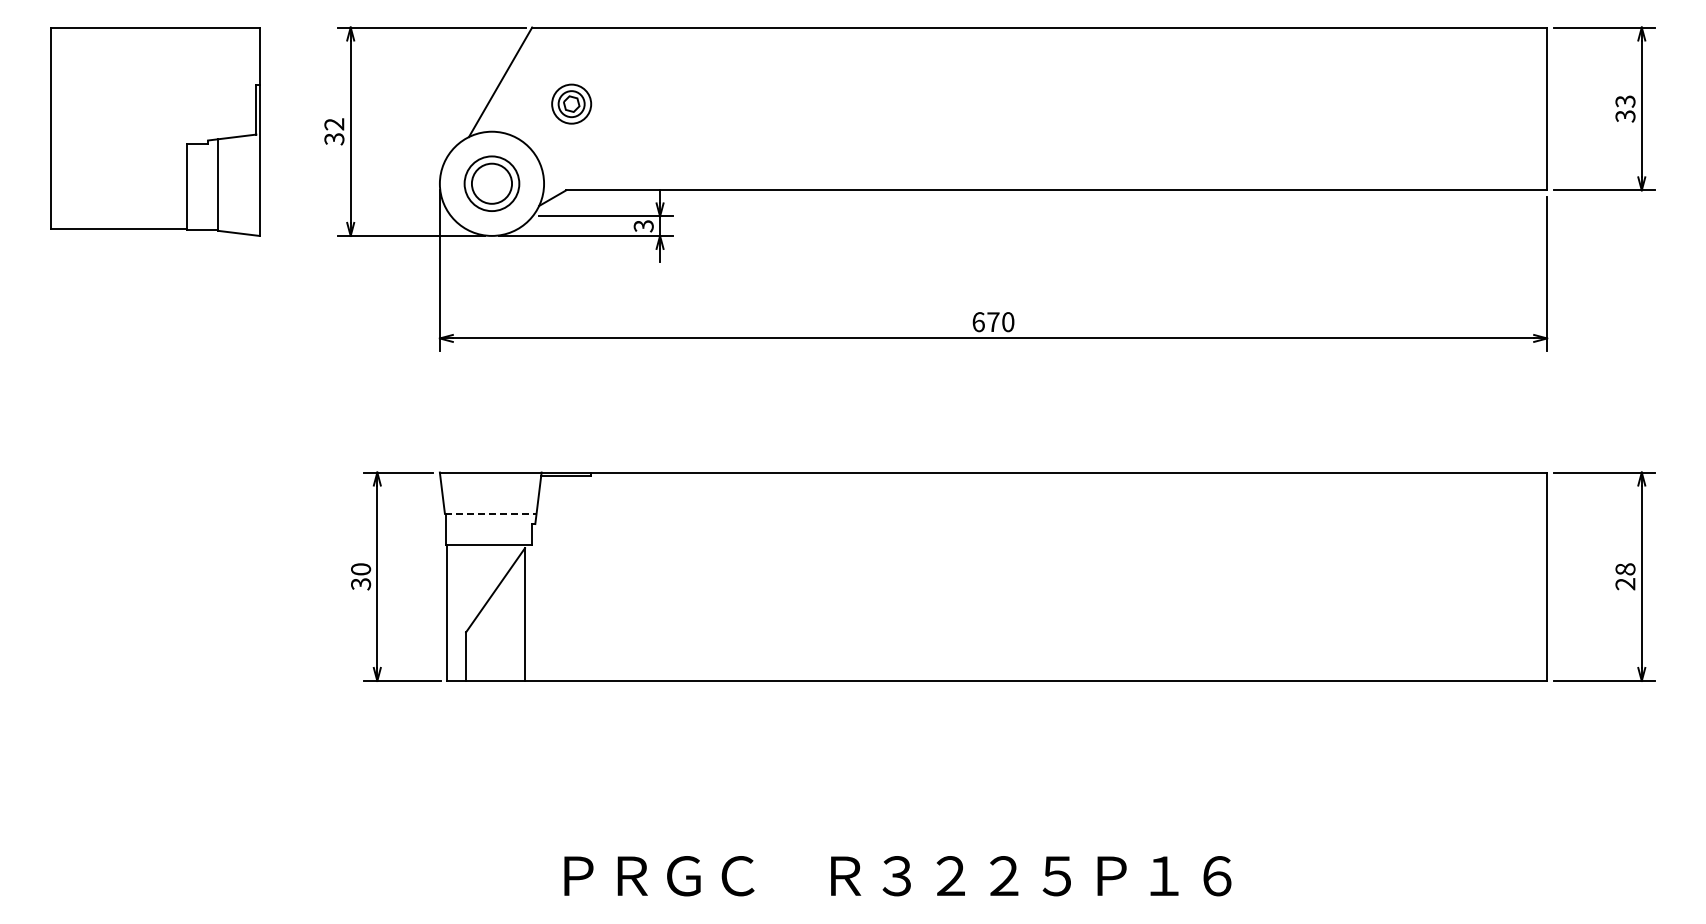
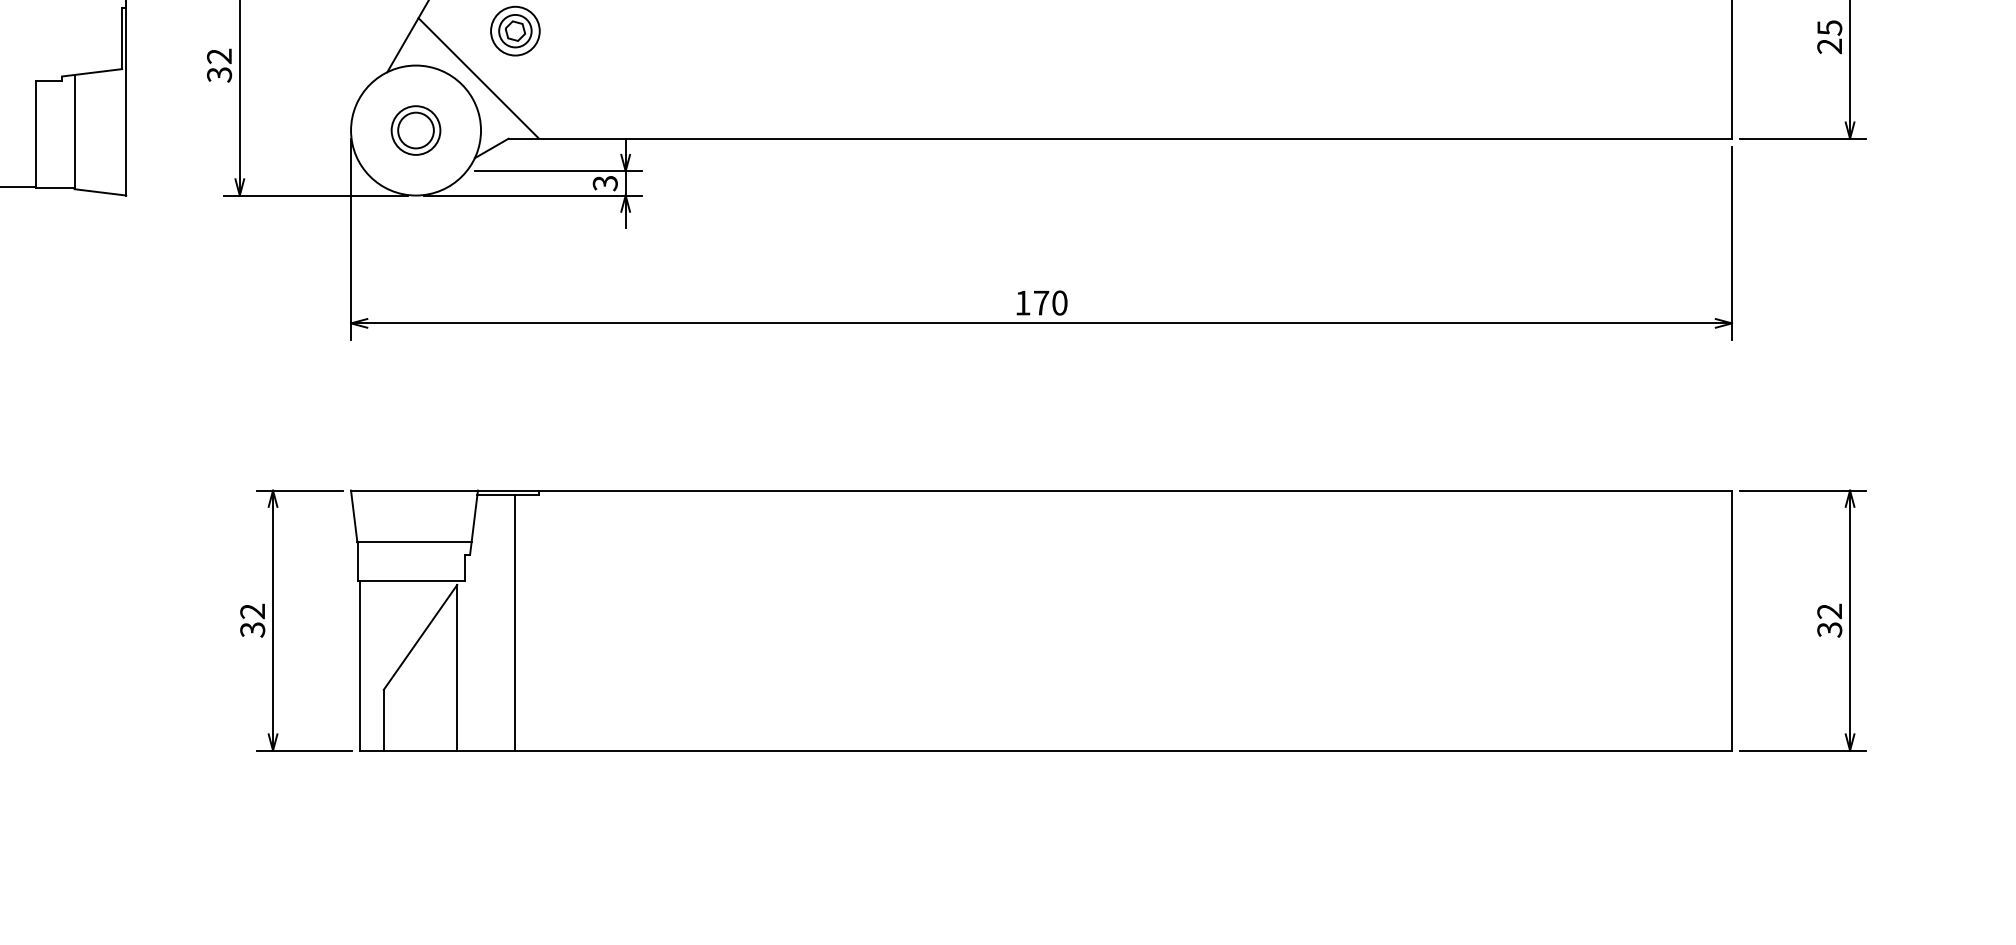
text: (1625, 108) -> (1829, 36), 33 -> 25
line: (541, 141) -> (477, 77), added
part: (491, 183) -> (415, 130), size x0.71
text: (978, 322) -> (1022, 303), 670 -> 170
line: (490, 513) -> (414, 541), dashed -> solid
text: (361, 569) -> (253, 611), 30 -> 32
text: (1625, 576) -> (1829, 620), 28 -> 32
line: (570, 577) -> (513, 621), added

